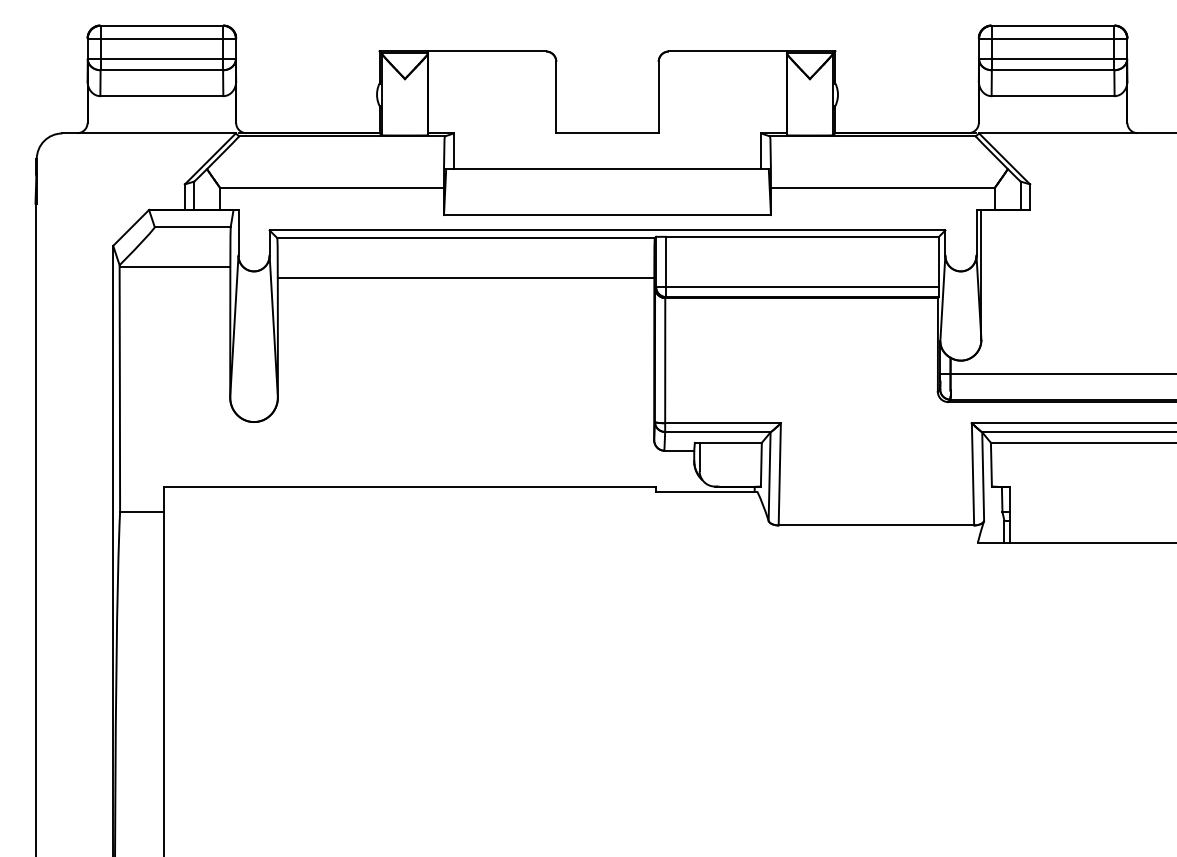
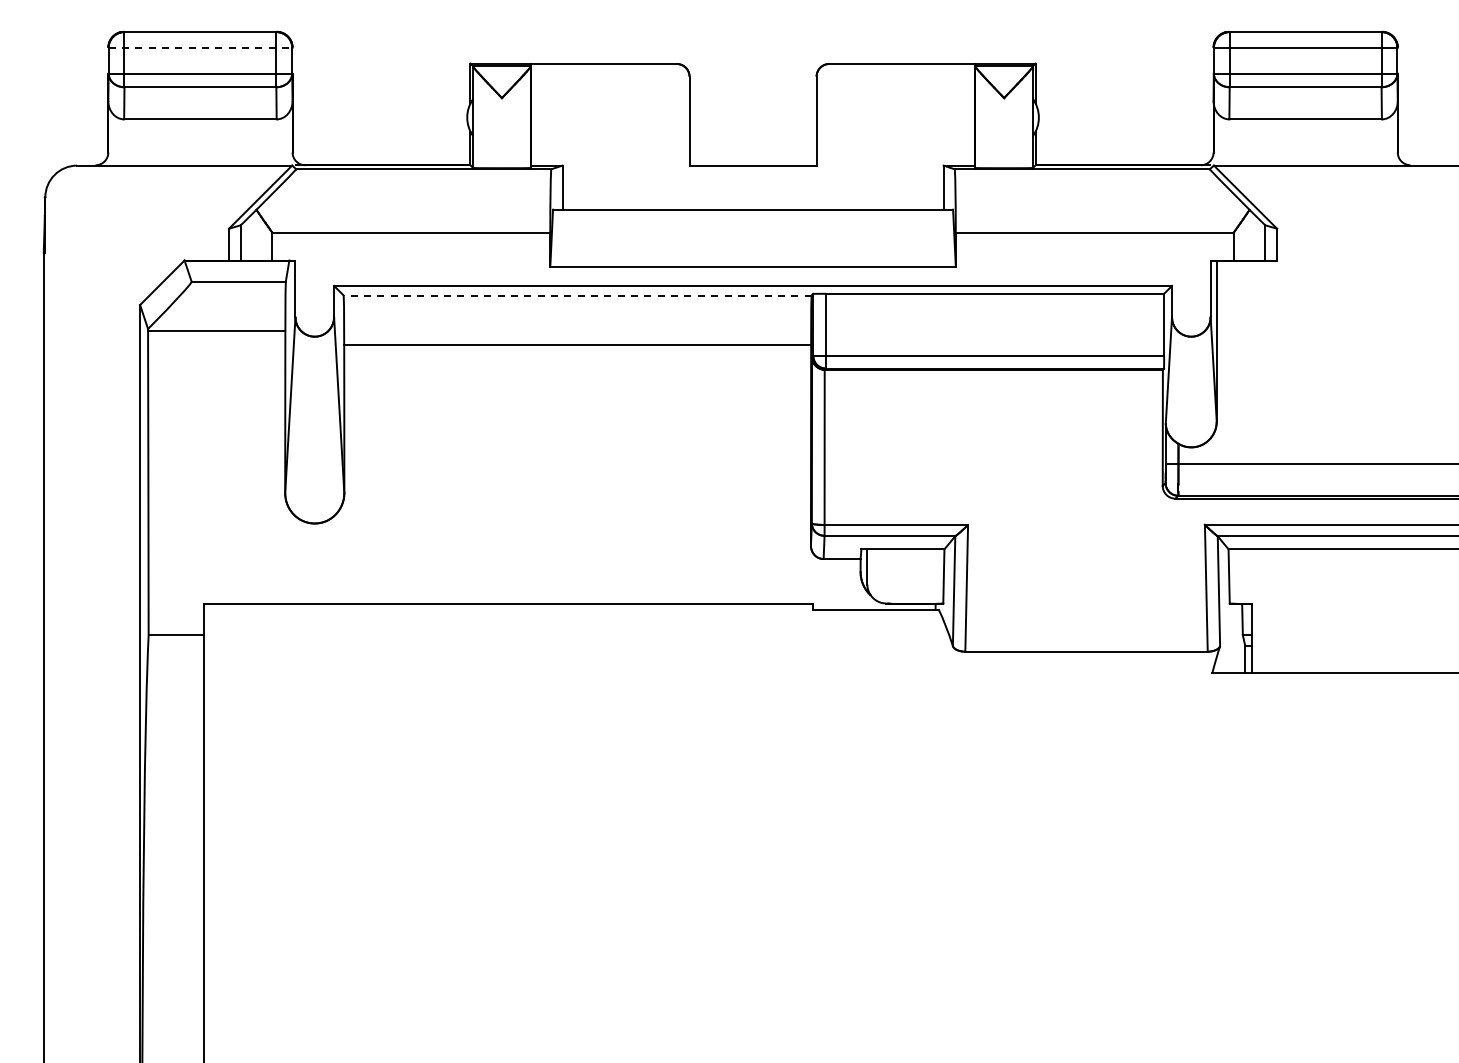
line: (161, 38) -> (200, 47), solid -> dashed
line: (465, 238) -> (577, 295), solid -> dashed

